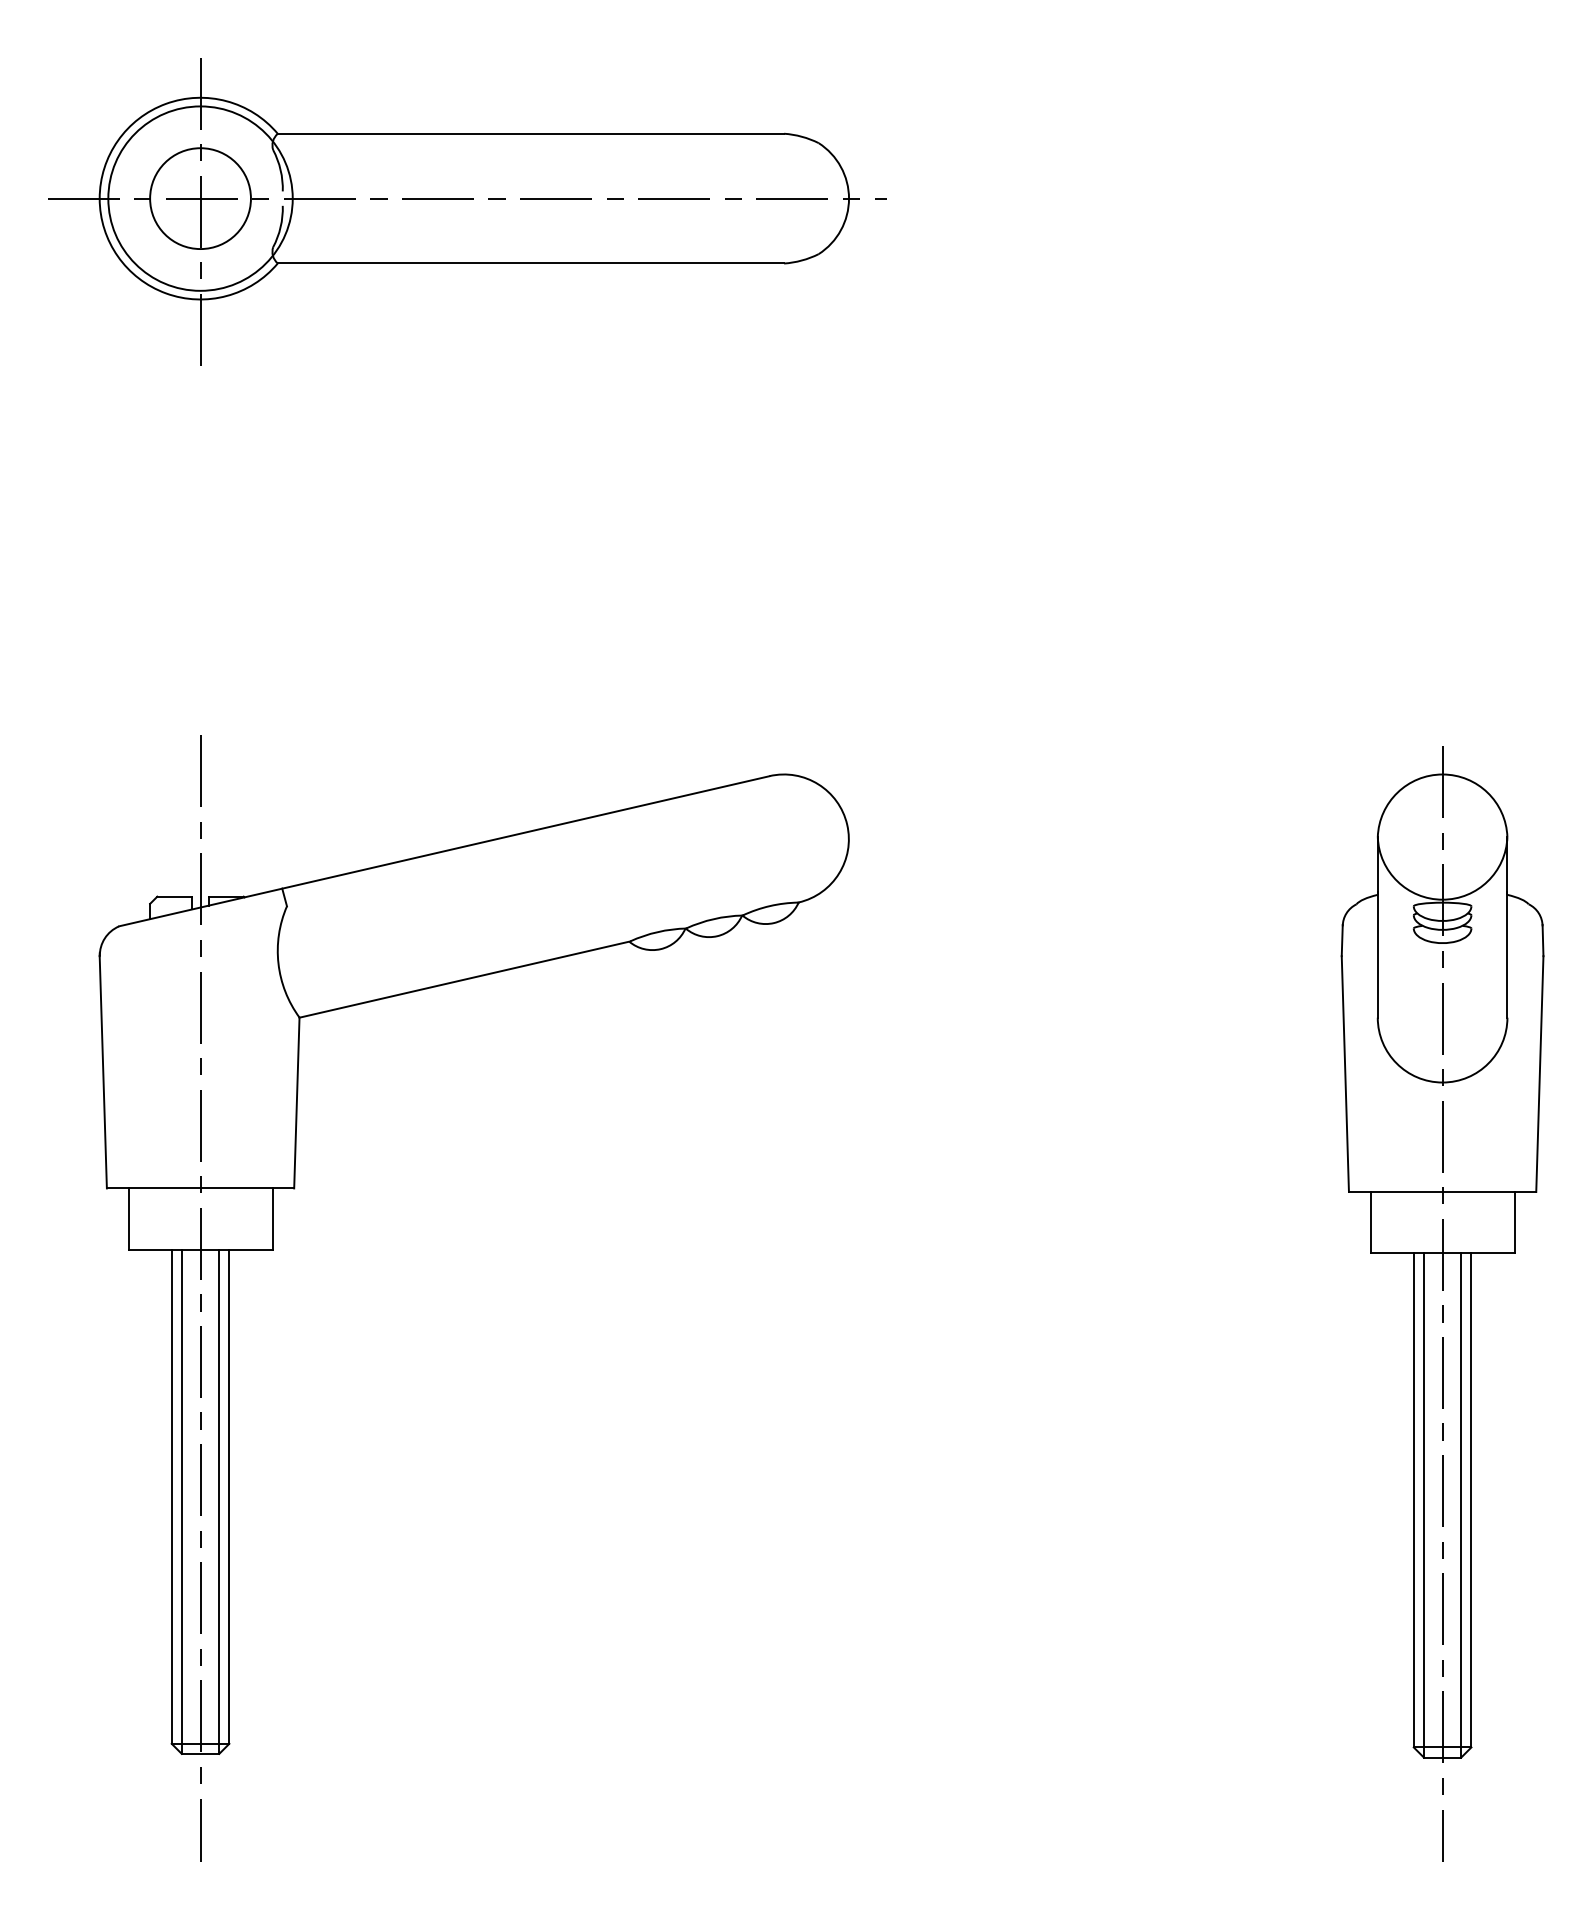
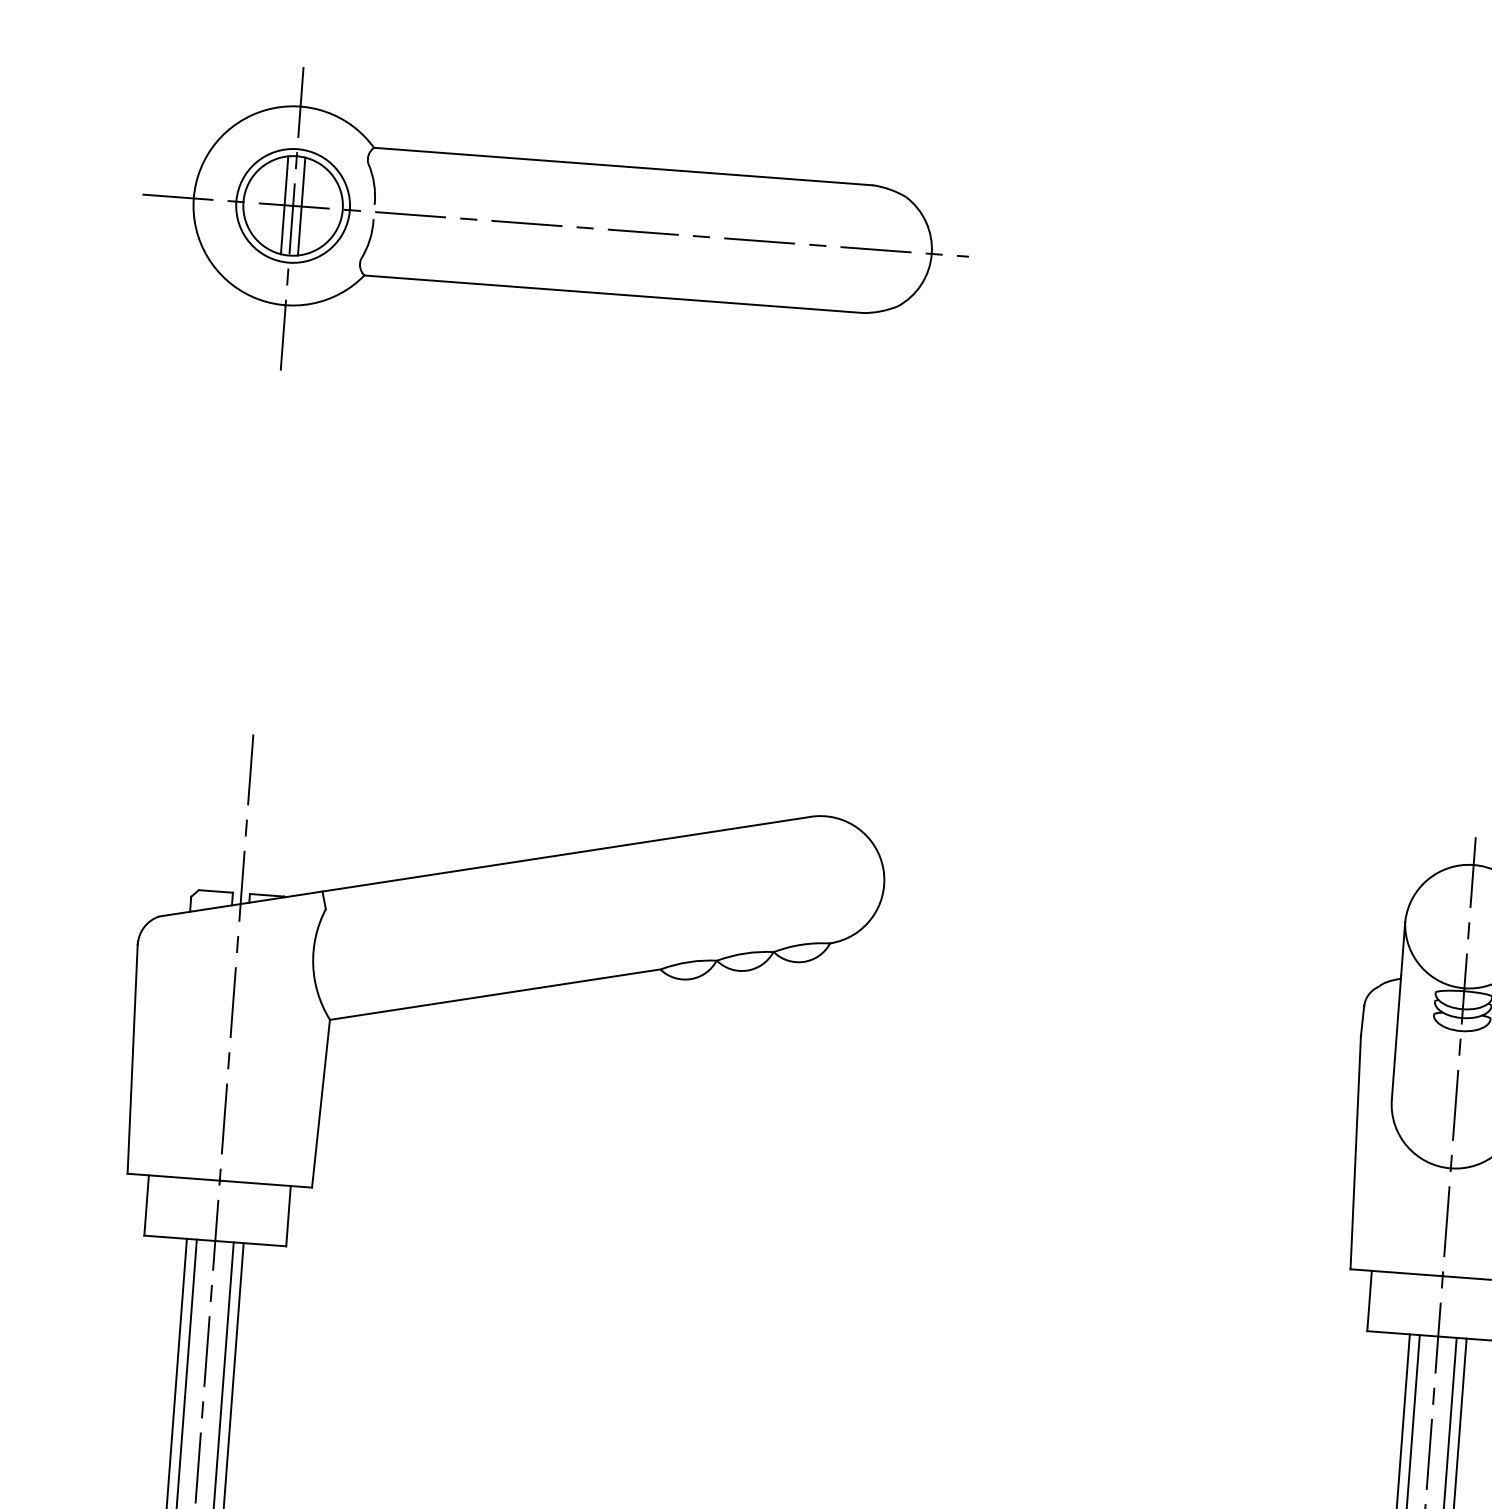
line: (191, 198) -> (284, 205), added
circle: (200, 198) -> (293, 205), size x0.62
line: (209, 198) -> (301, 206), added

